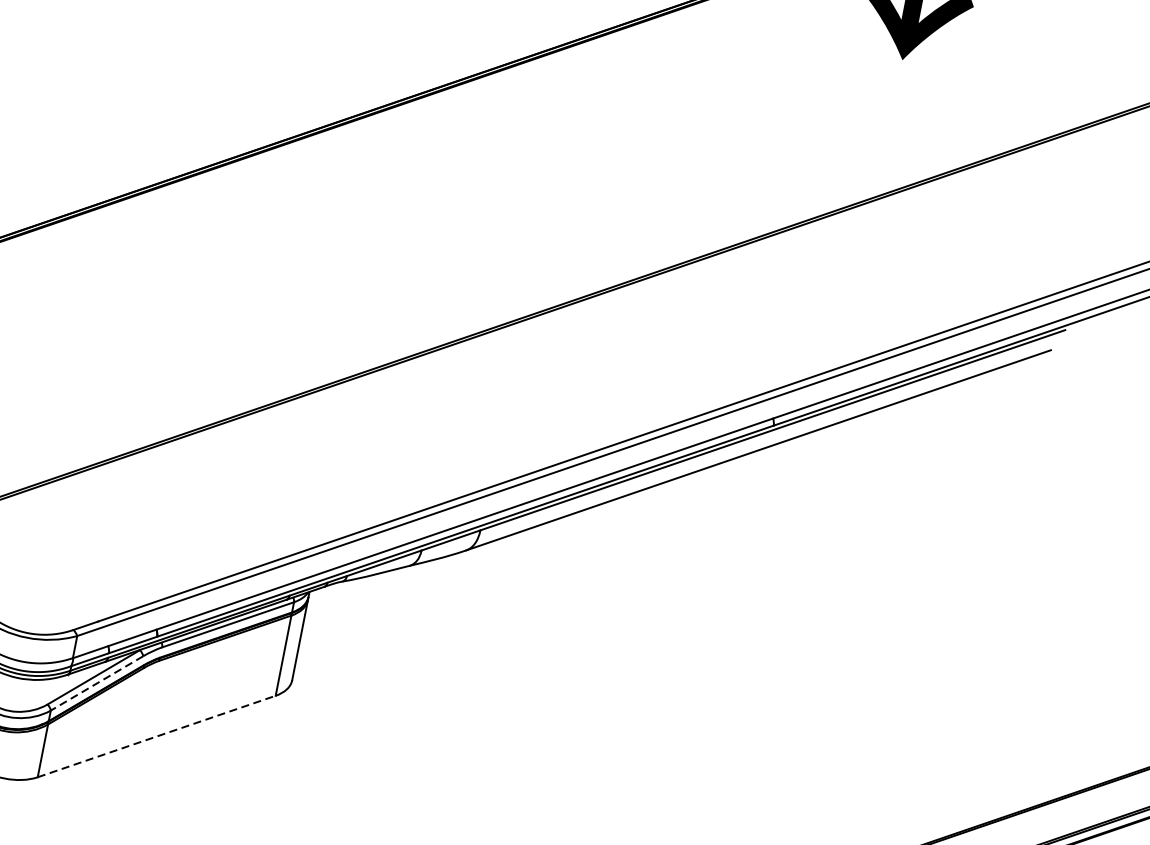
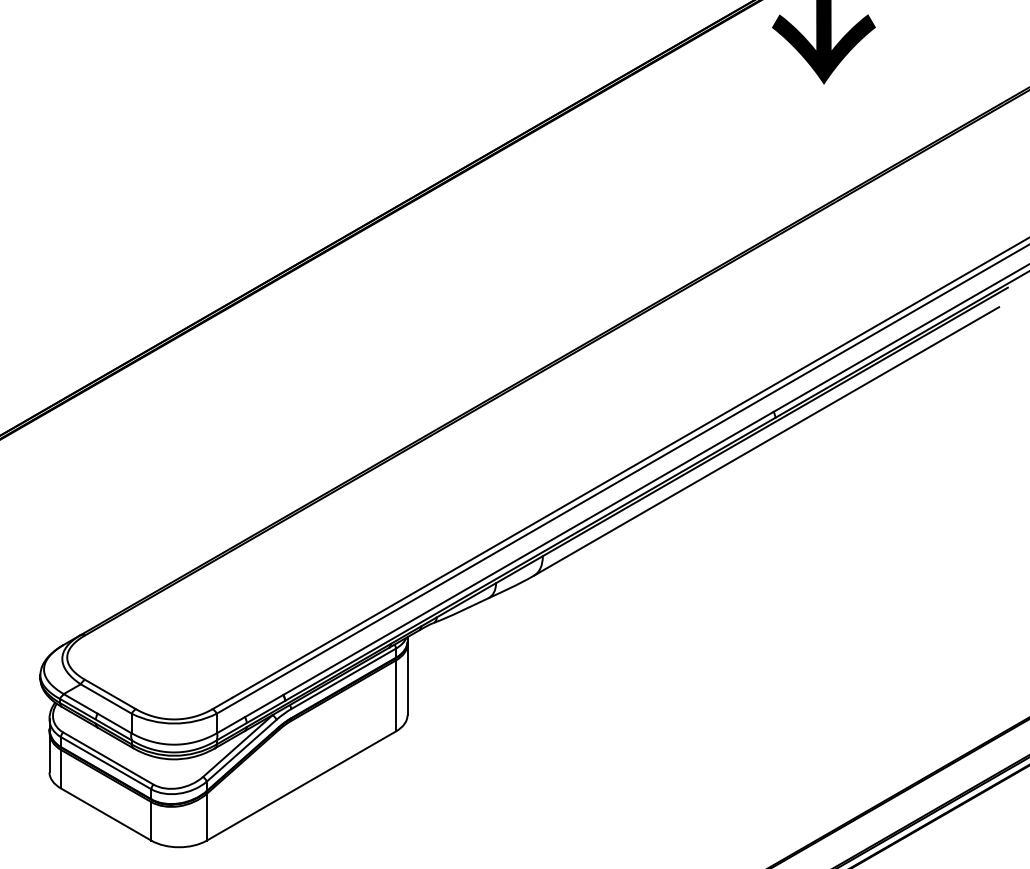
line: (96, 683) -> (241, 750), dashed -> solid
line: (156, 735) -> (301, 785), dashed -> solid

